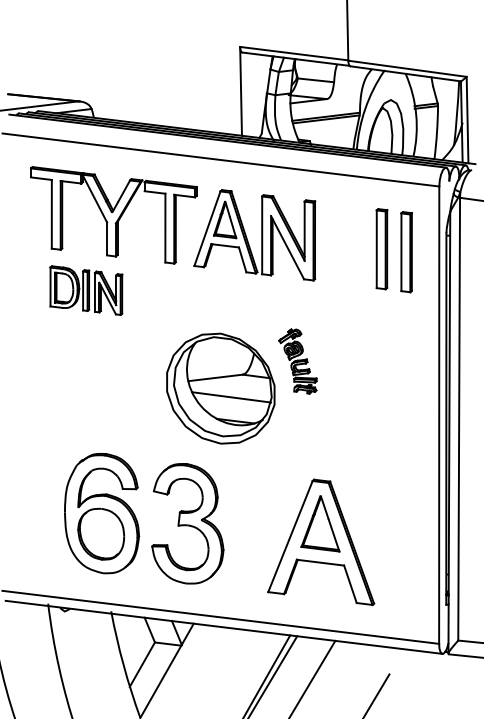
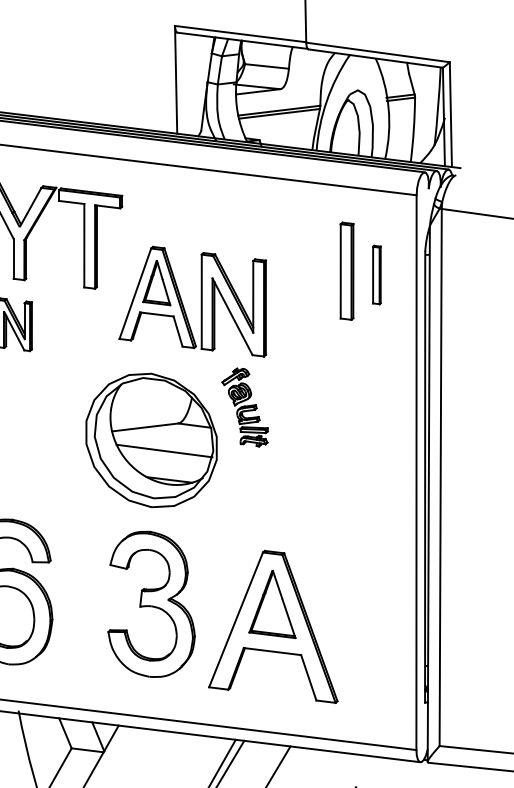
part: (261, 235) -> (200, 301), moved
part: (406, 252) -> (376, 275), size x0.6
part: (187, 523) -> (151, 604), moved

